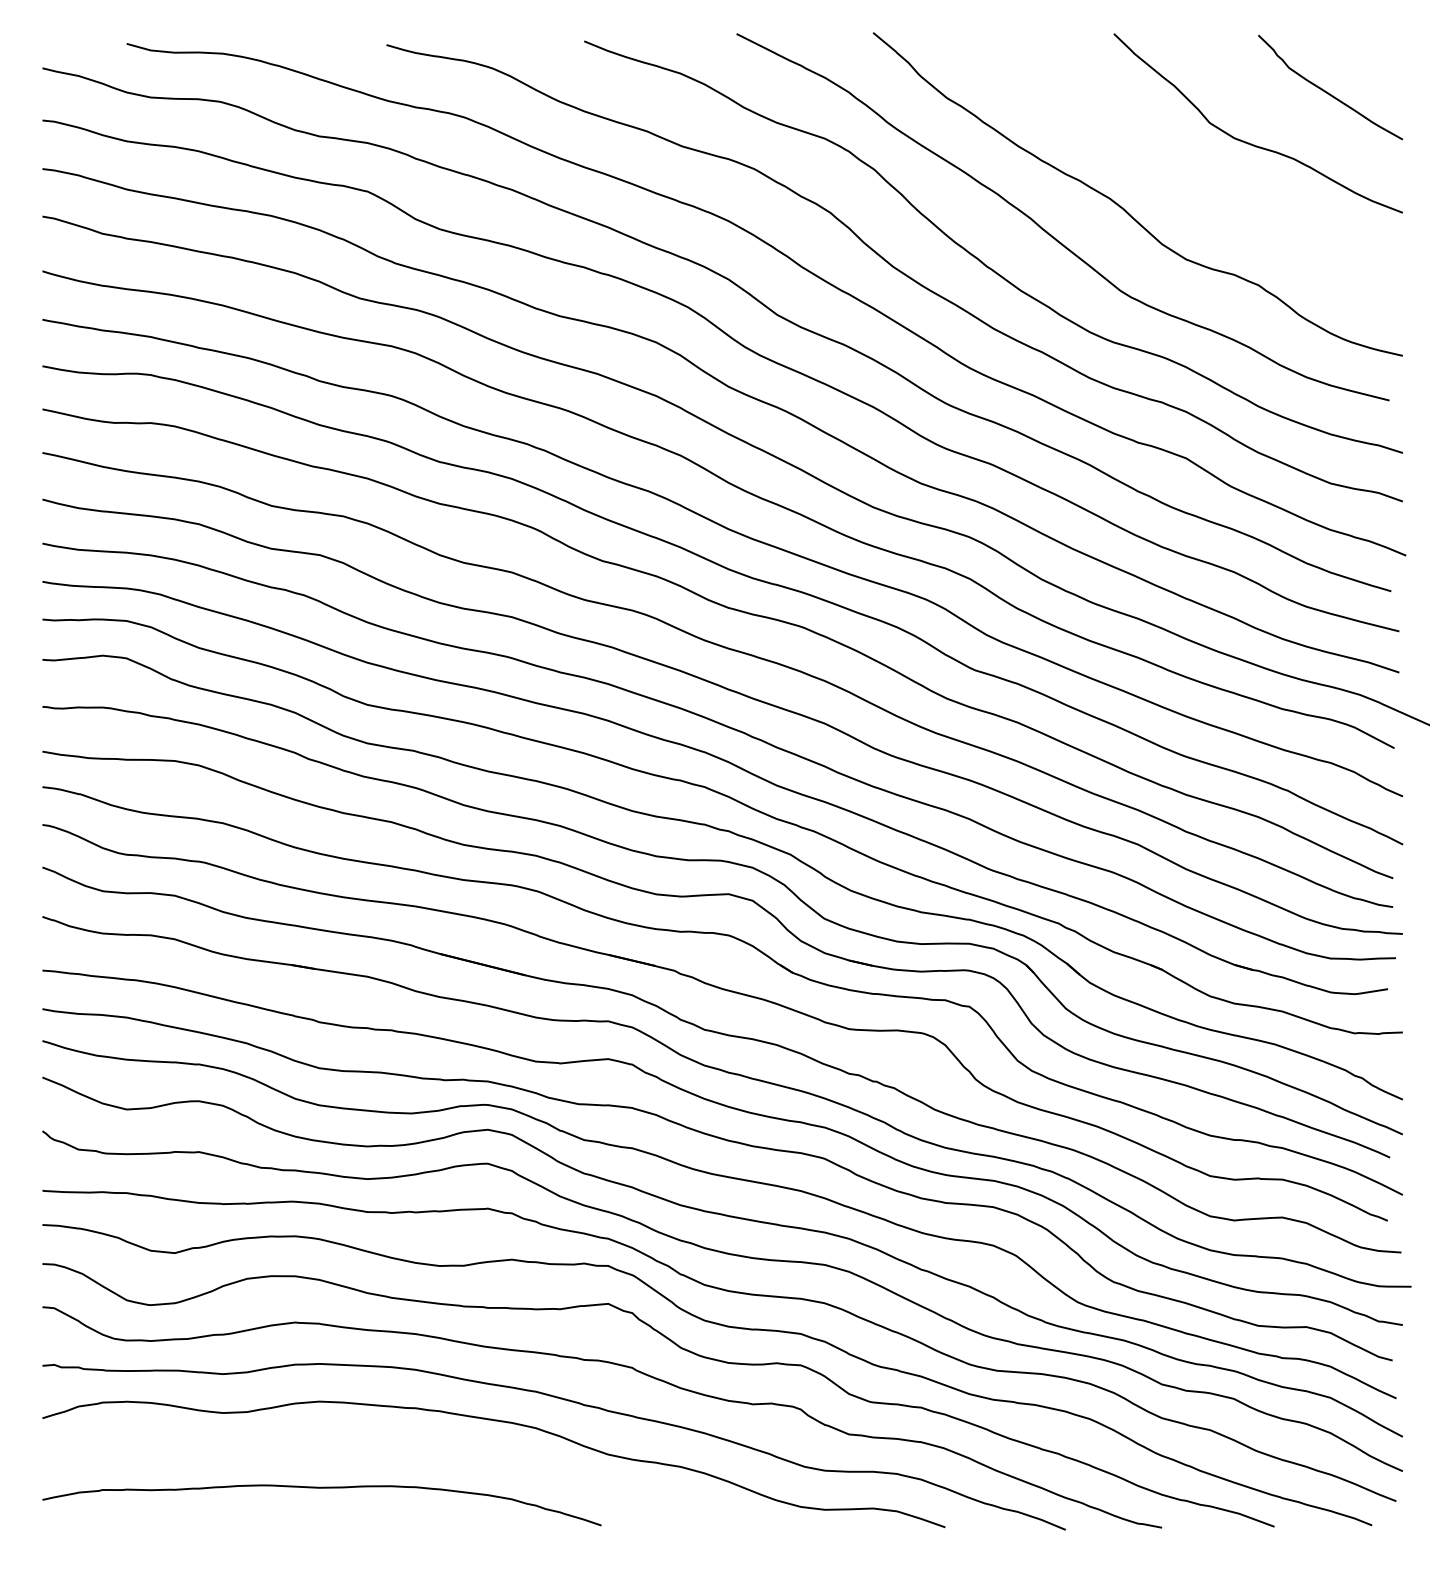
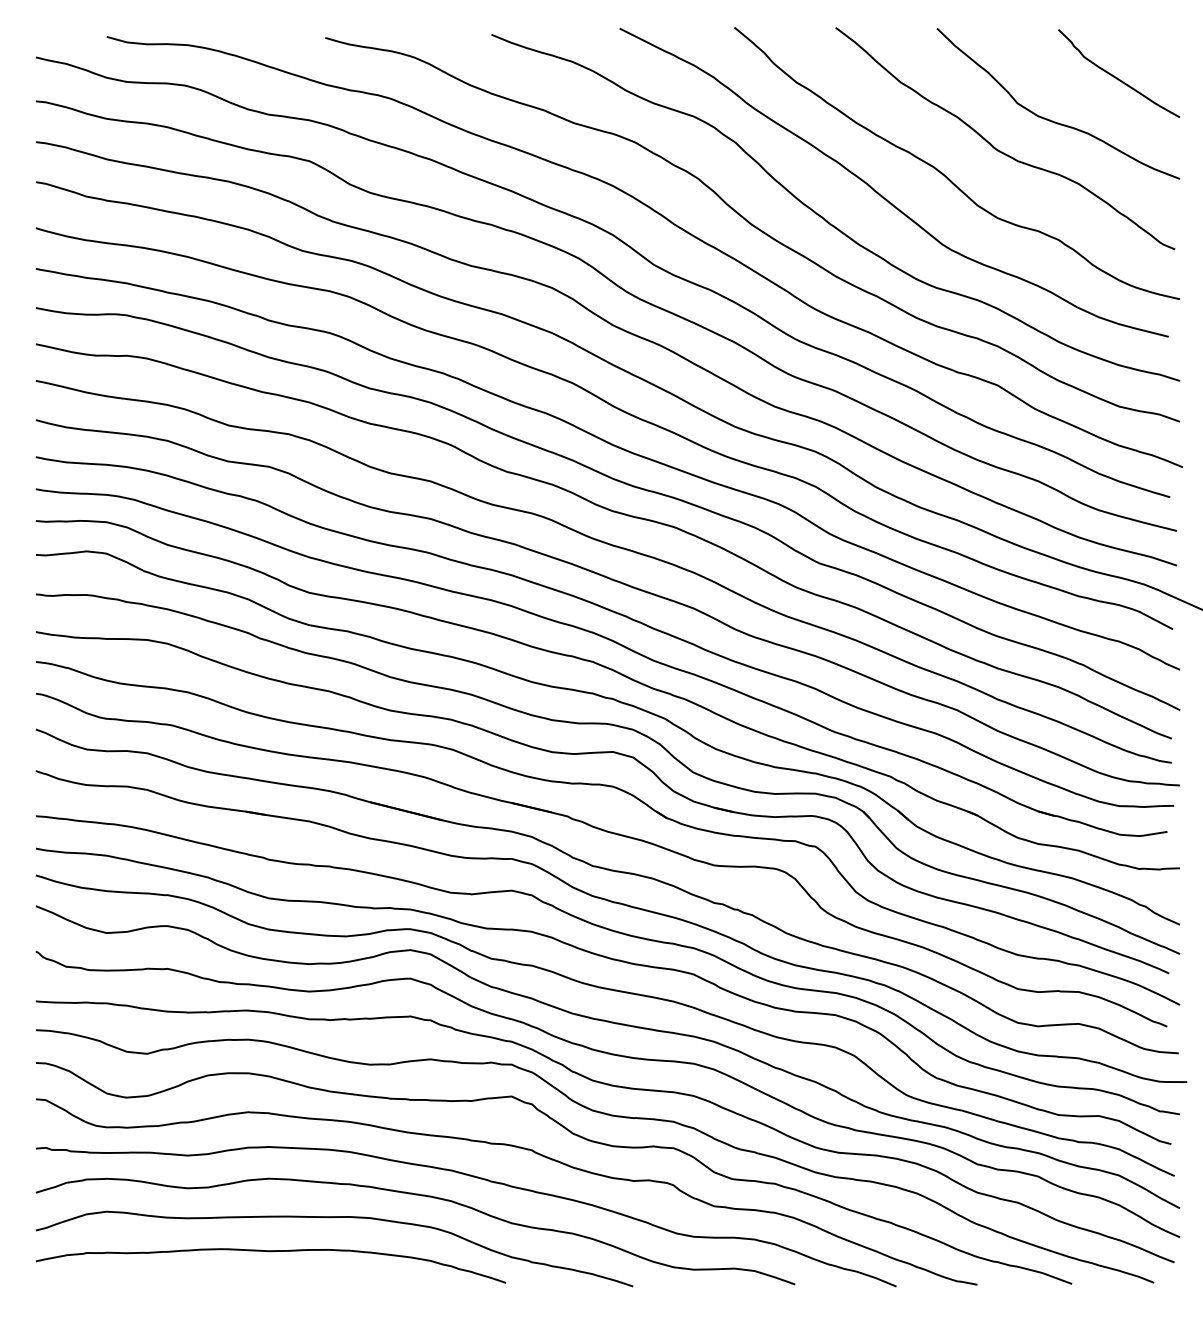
curve: (1189, 178) -> (1000, 150), added
curve: (392, 1448) -> (330, 1218), added

